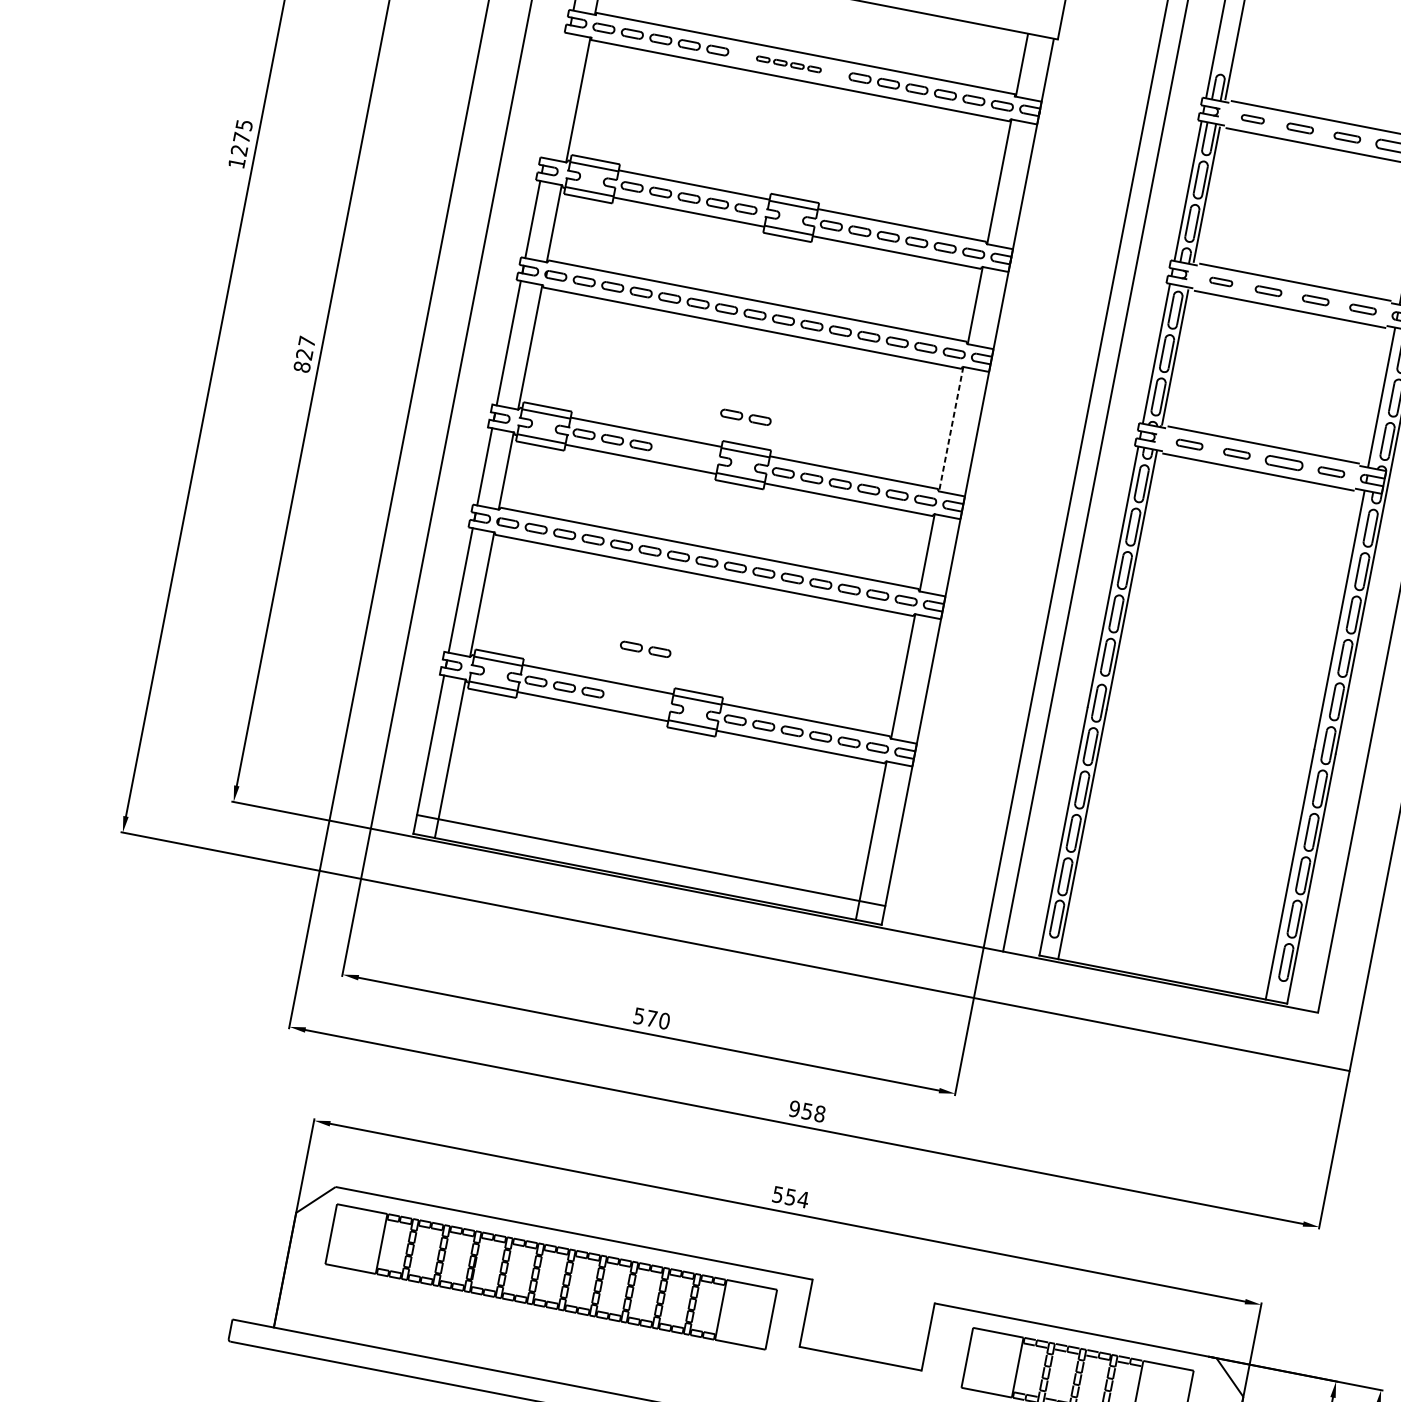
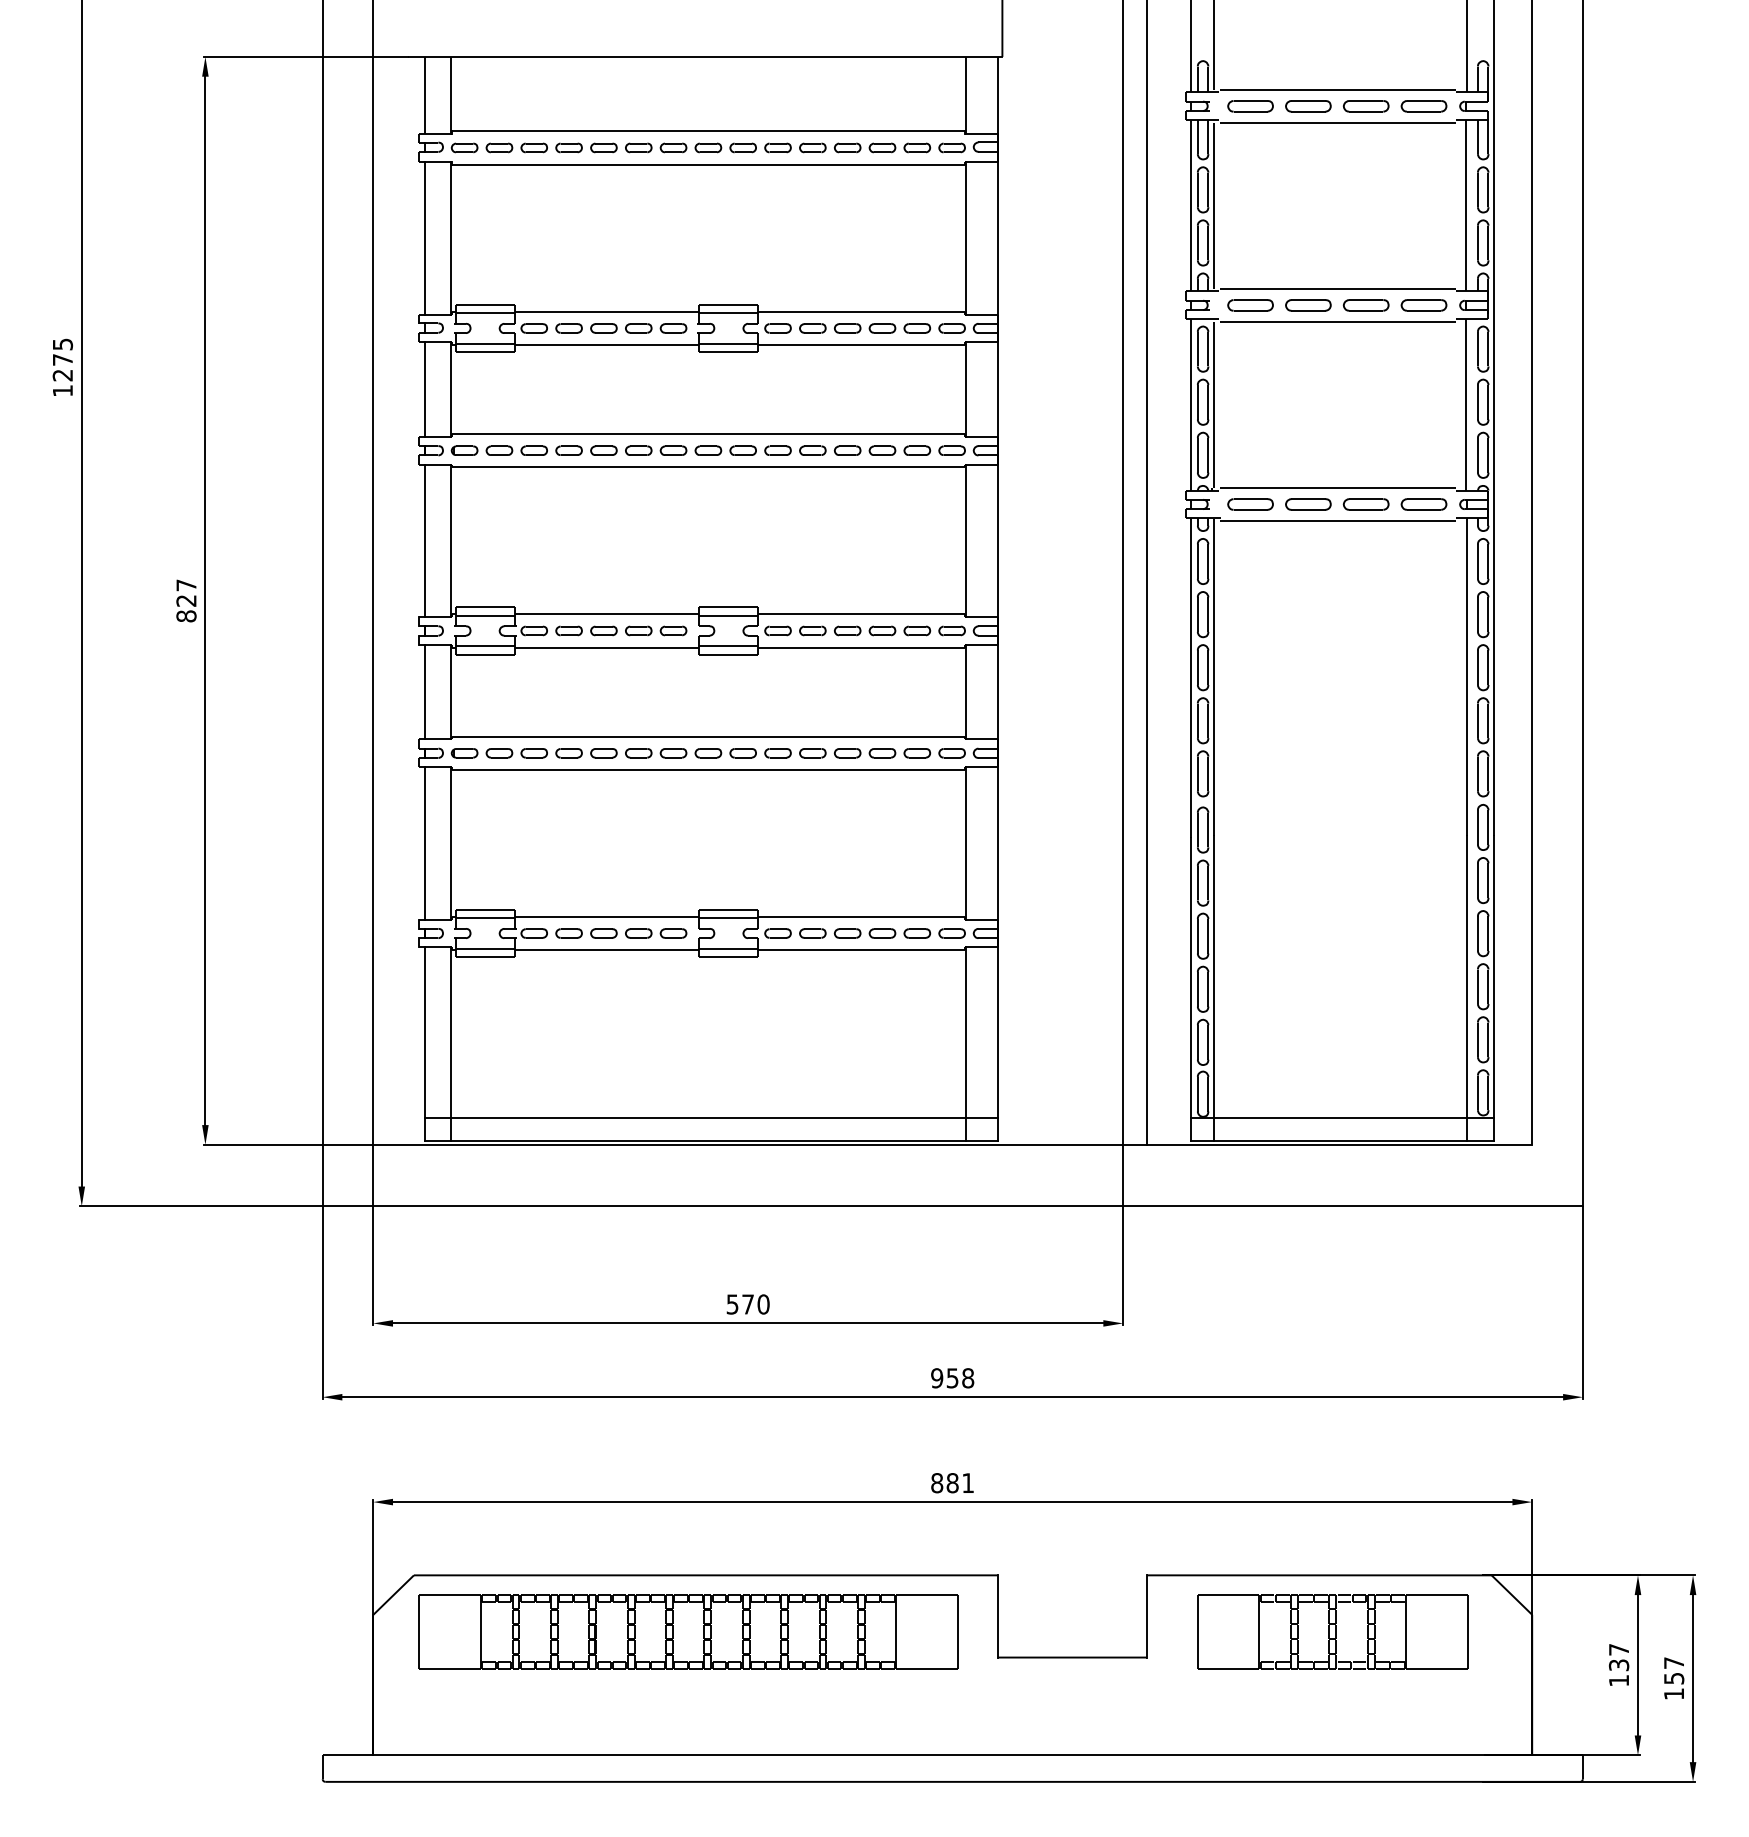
part: (788, 63) -> (690, 147), size x1.67
line: (556, 95) -> (424, 237), added
part: (1252, 119) -> (1250, 106), size x1.67
part: (1300, 128) -> (1308, 106), size x1.43
part: (1346, 137) -> (1365, 106), size x1.43
part: (1221, 282) -> (1250, 305), size x1.67
part: (1268, 291) -> (1308, 305), size x1.43
part: (1315, 300) -> (1365, 305), size x1.43
part: (1362, 309) -> (1423, 305), size x1.43
part: (746, 417) -> (656, 630), moved
line: (950, 429) -> (965, 541), dashed -> solid
part: (1189, 444) -> (1250, 504), size x1.43
part: (1236, 453) -> (1308, 504), size x1.43
part: (1330, 472) -> (1423, 504), size x1.43
part: (645, 649) -> (656, 933), moved
line: (1166, 960) -> (1341, 1118), added
text: (790, 1197) -> (952, 1483), 554 -> 881

